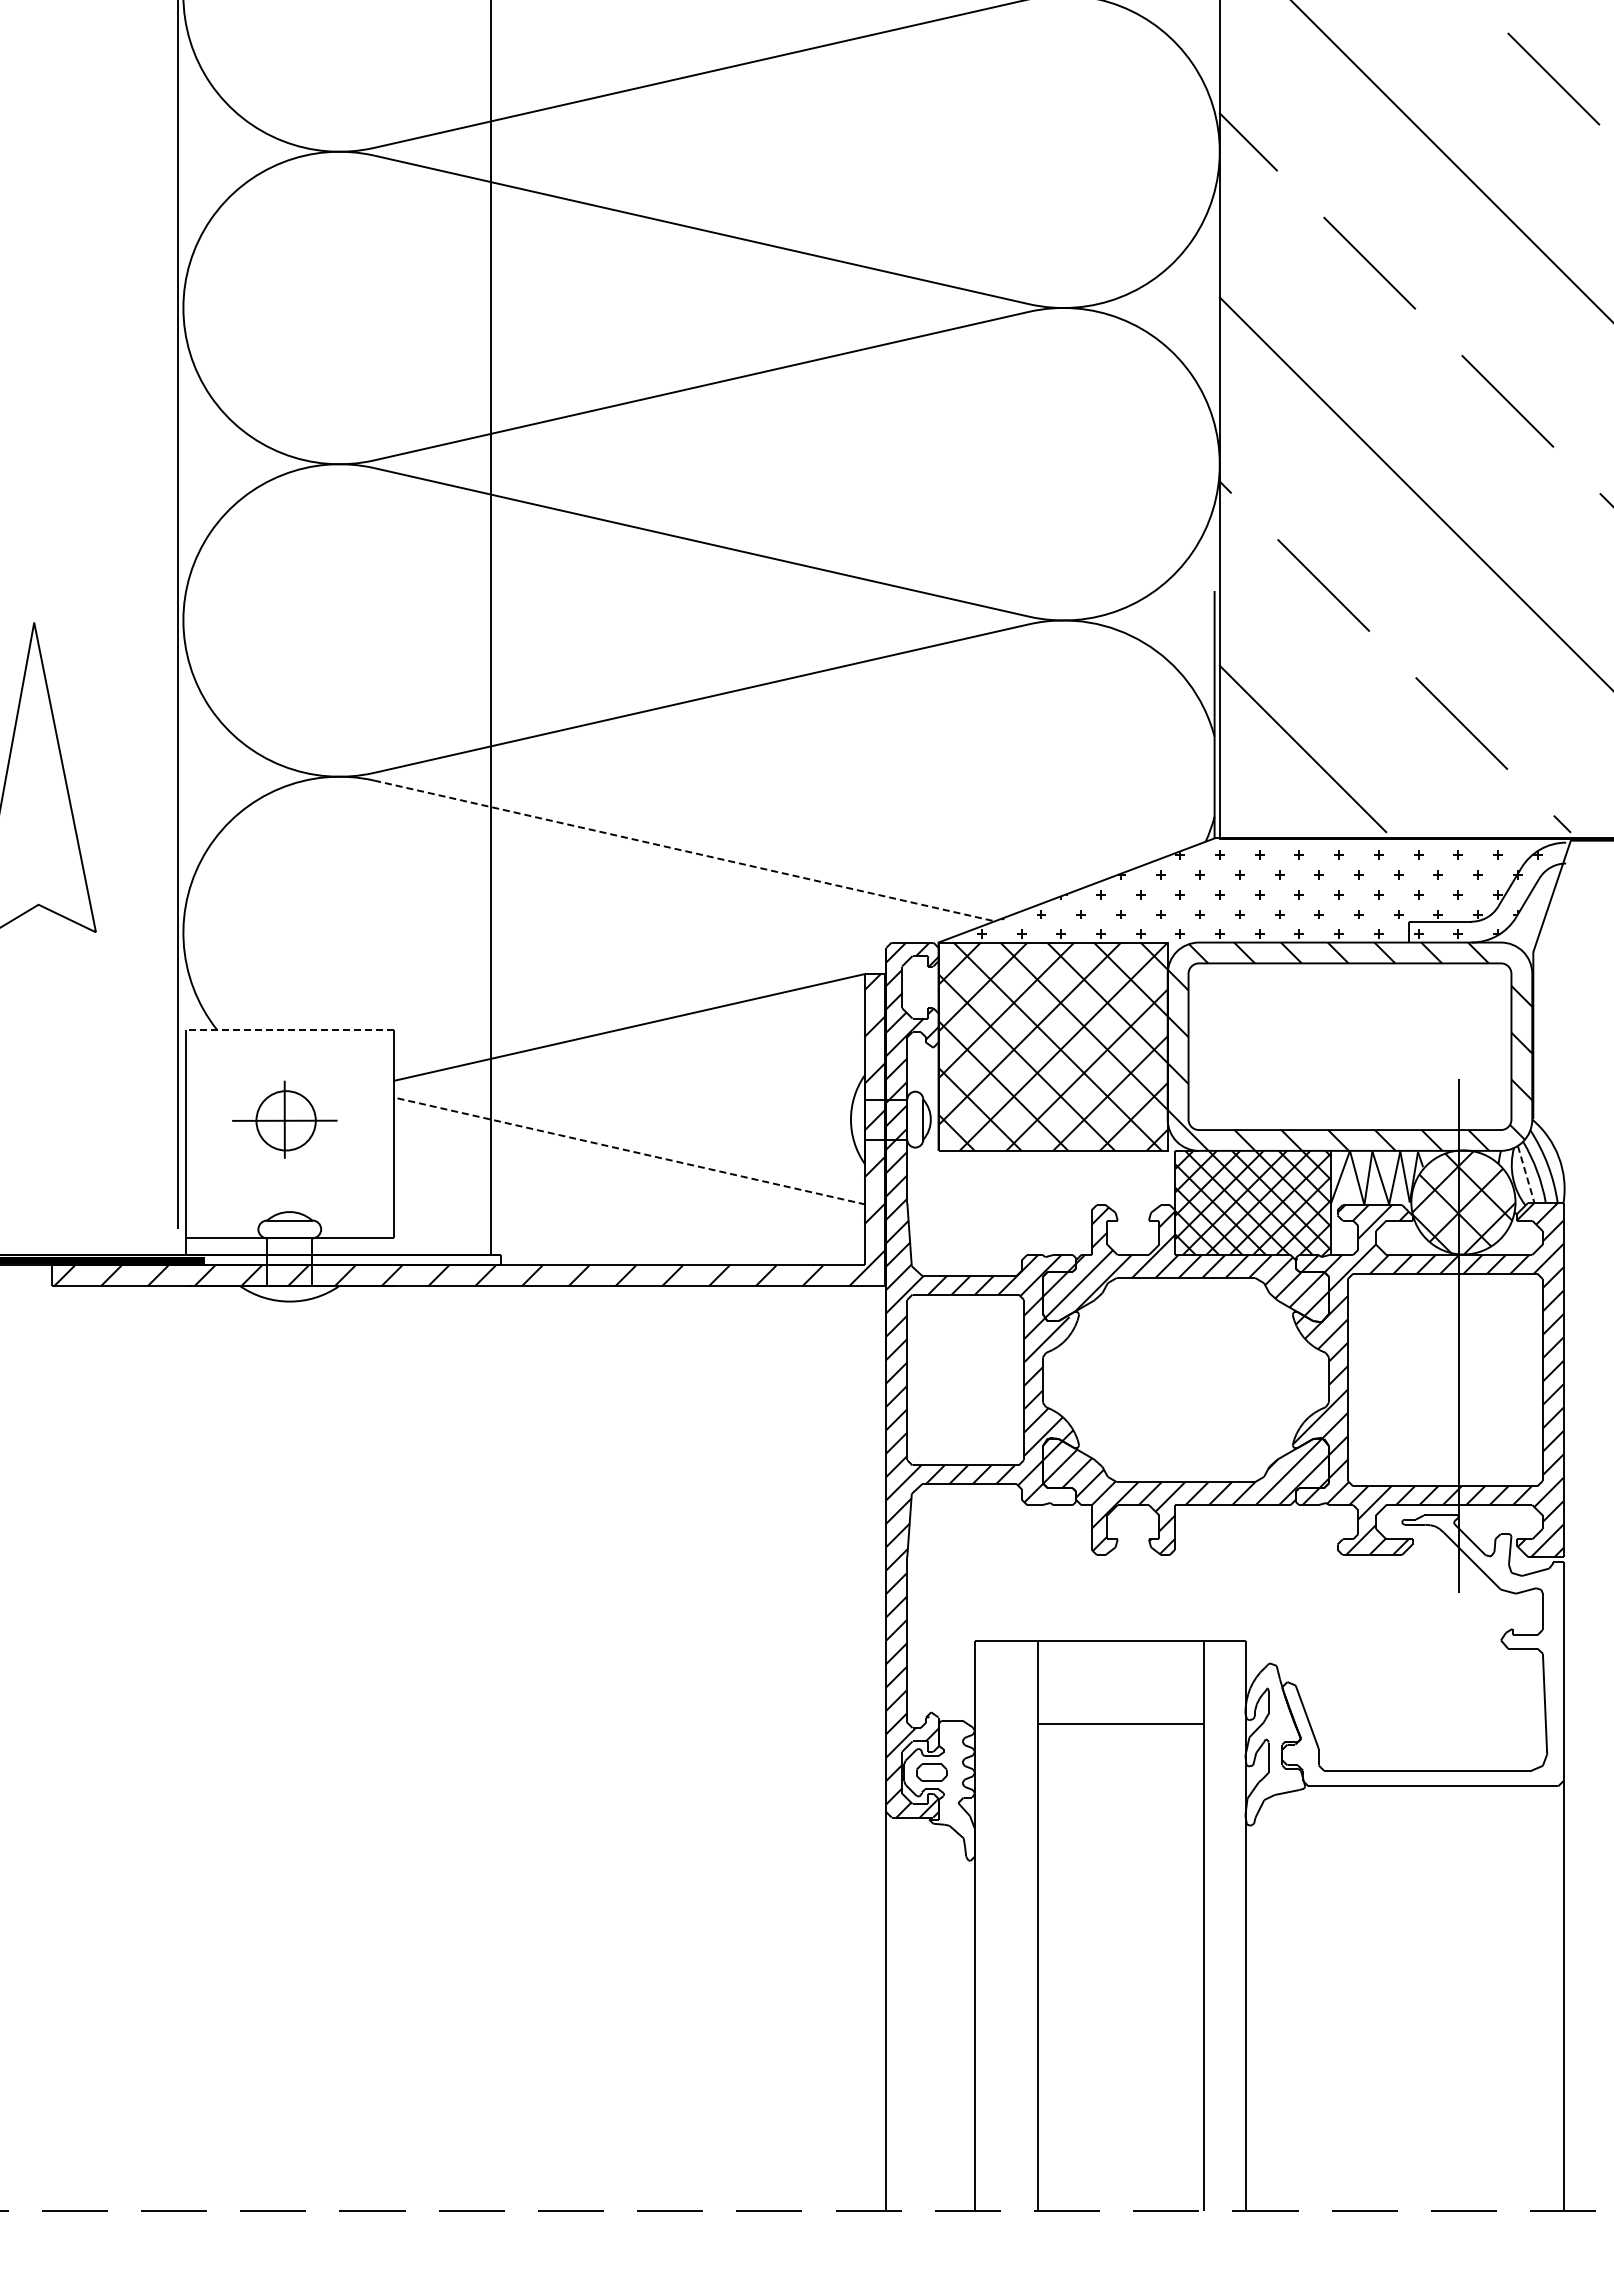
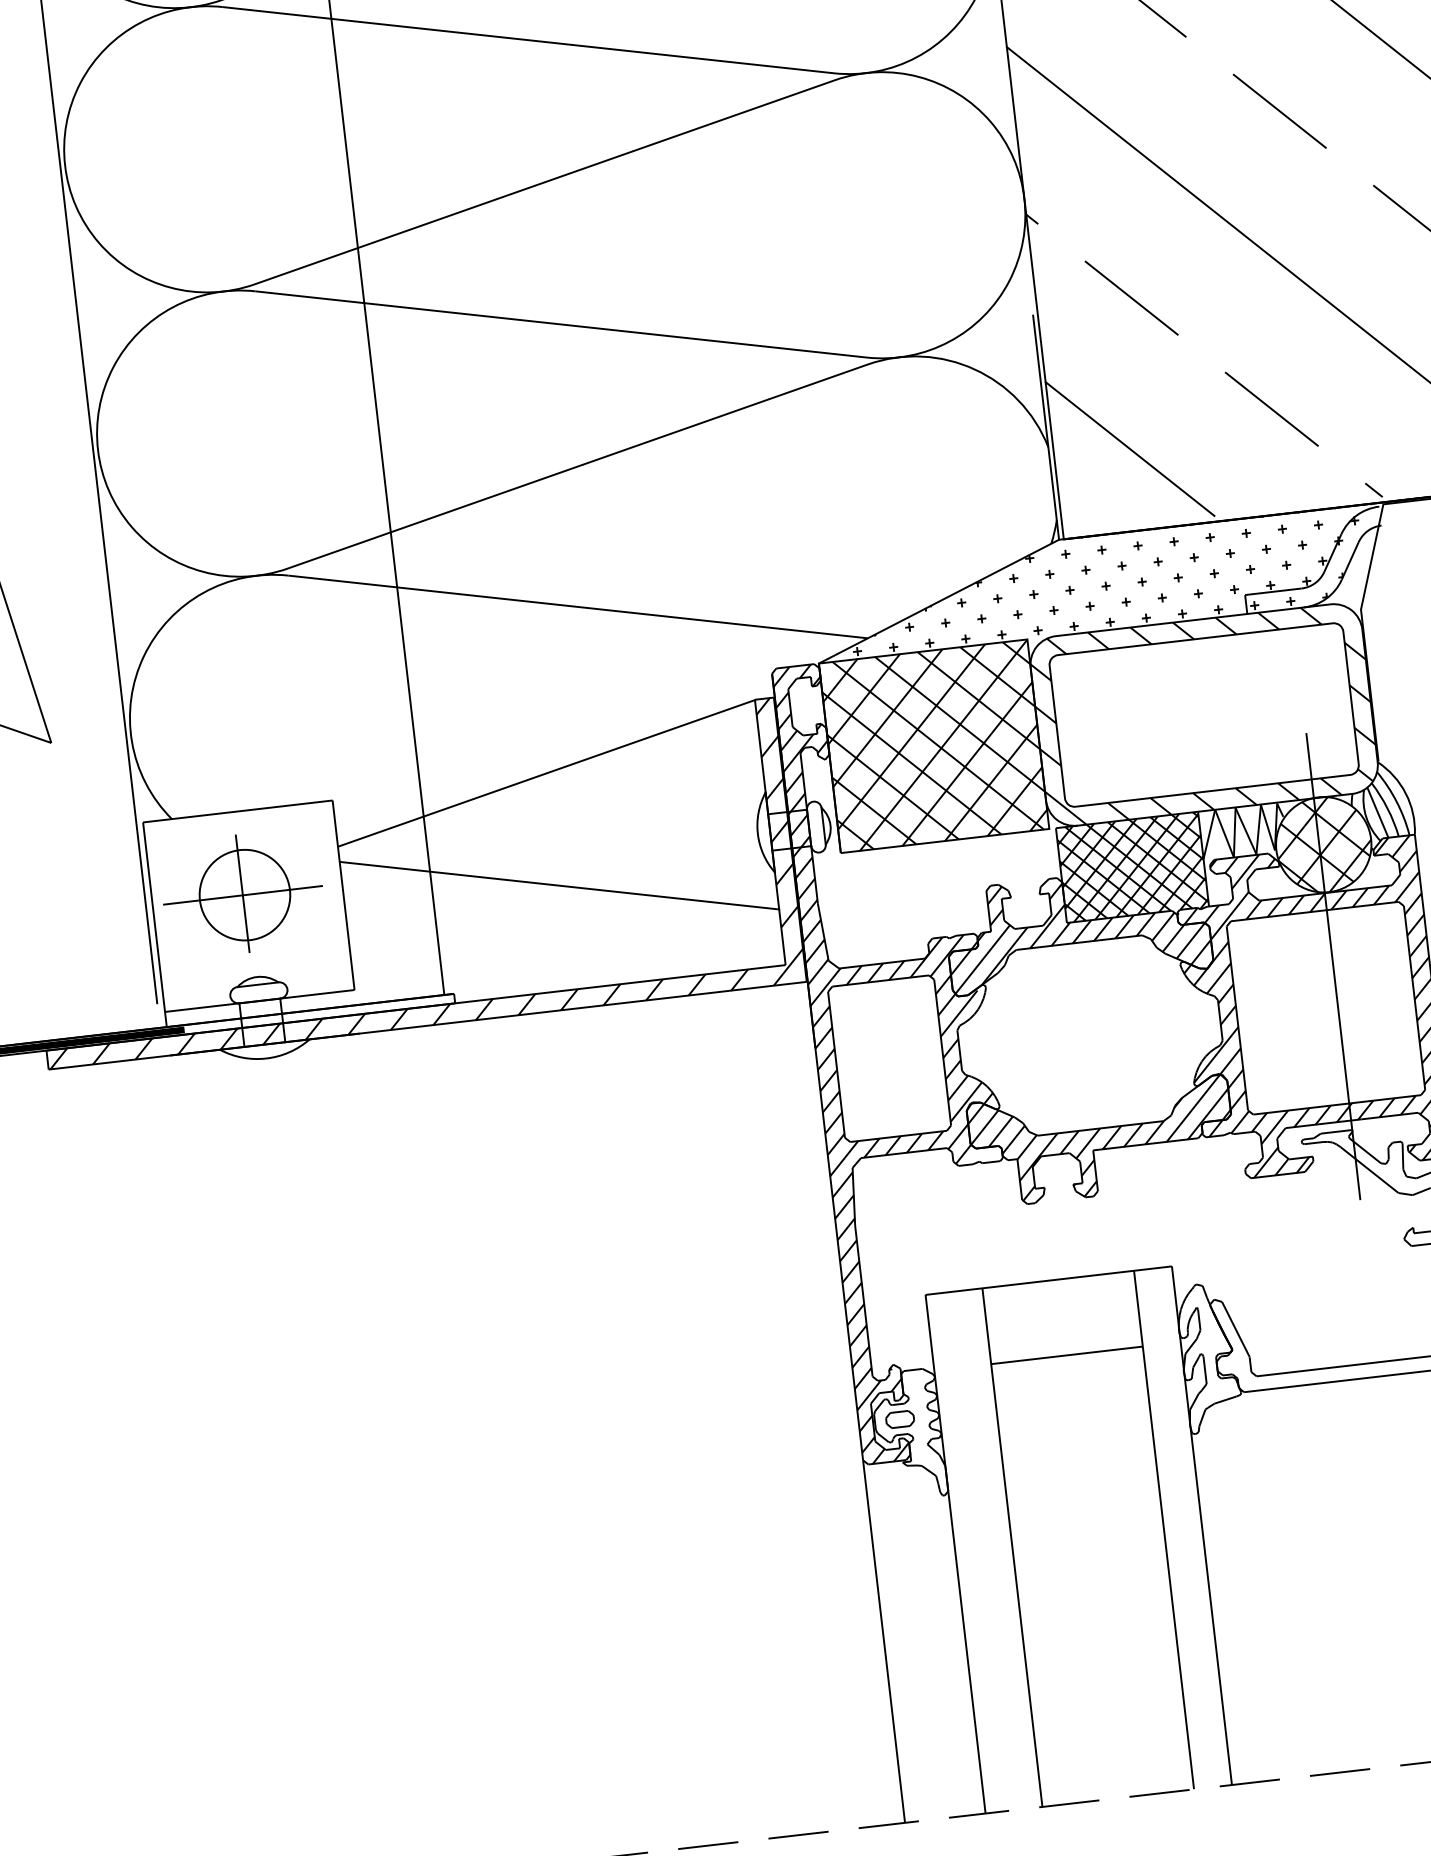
line: (685, 851) -> (579, 607), dashed -> solid
line: (289, 1030) -> (237, 811), dashed -> solid
part: (284, 1119) -> (242, 893), size x1.67
line: (629, 1151) -> (559, 886), dashed -> solid
line: (1526, 1174) -> (1378, 812), dashed -> solid

